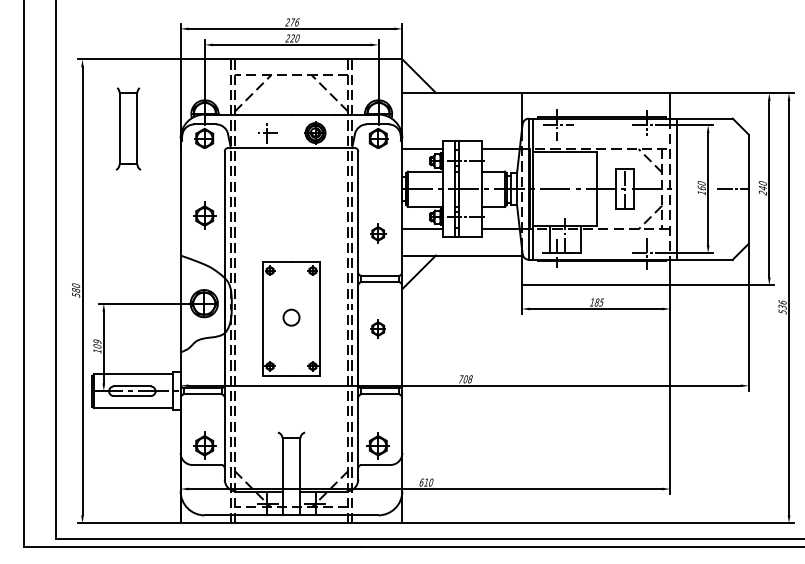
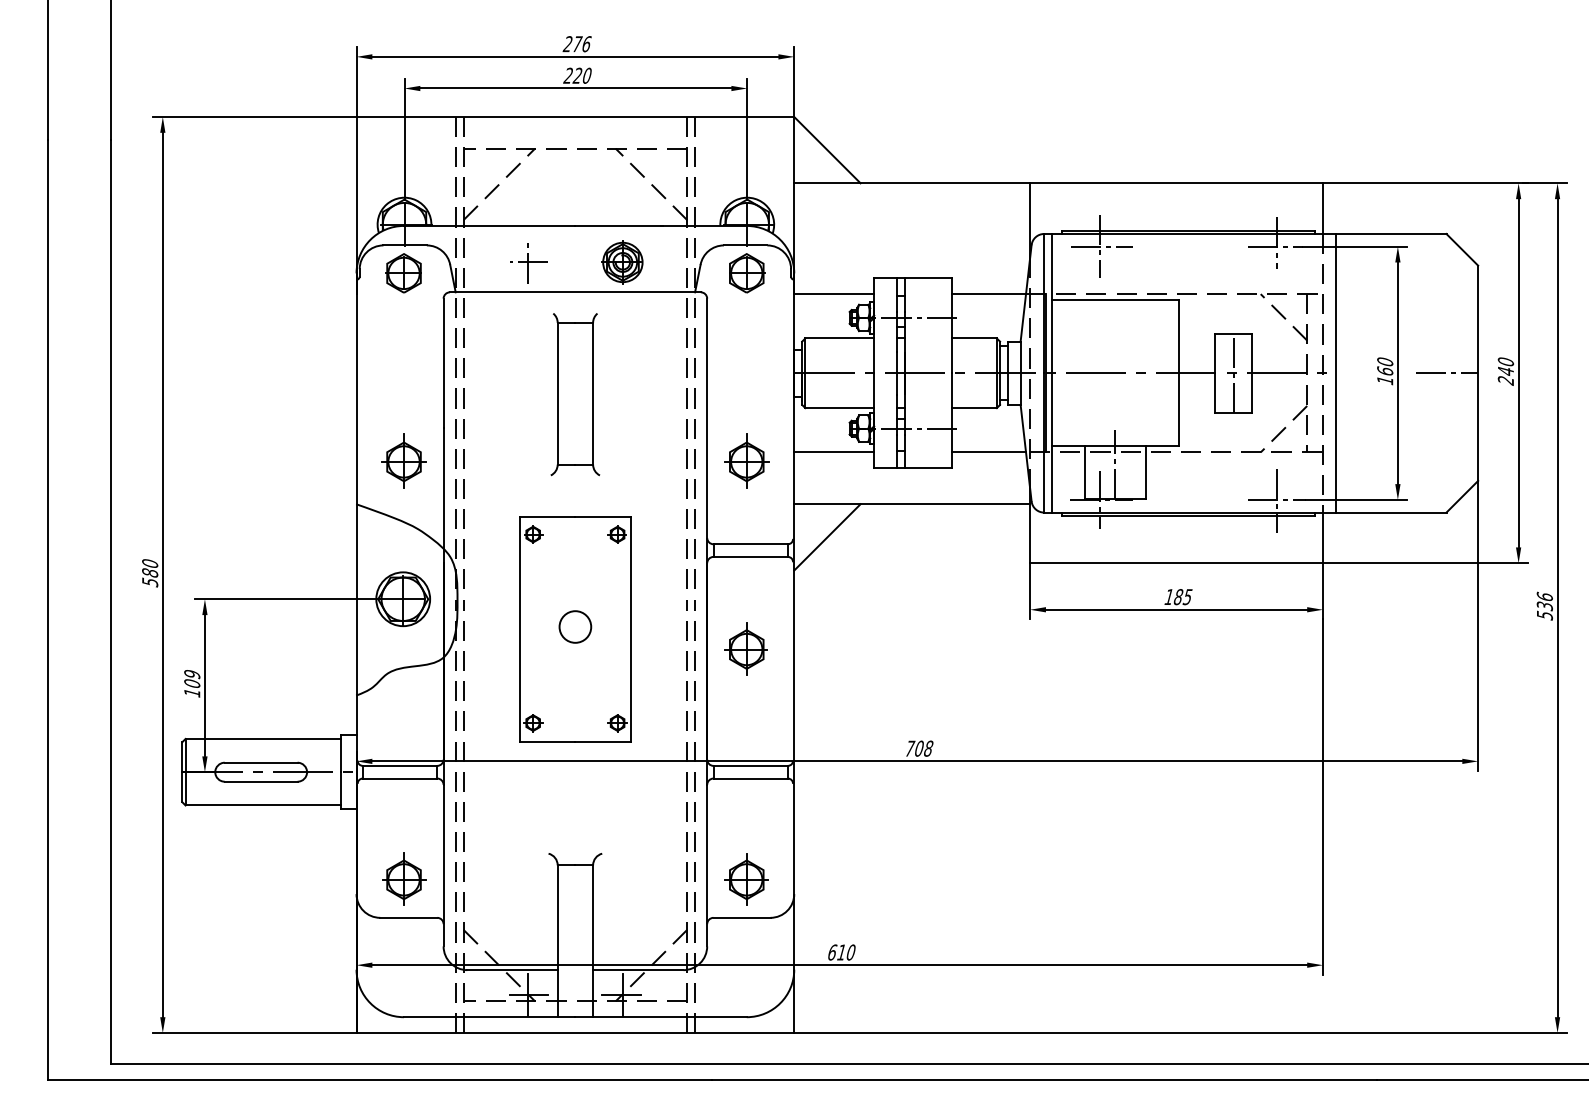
part: (128, 128) -> (575, 393), moved
part: (204, 215) -> (403, 460), moved
part: (377, 233) -> (745, 460), size x1.43
part: (377, 328) -> (745, 648), size x1.43

